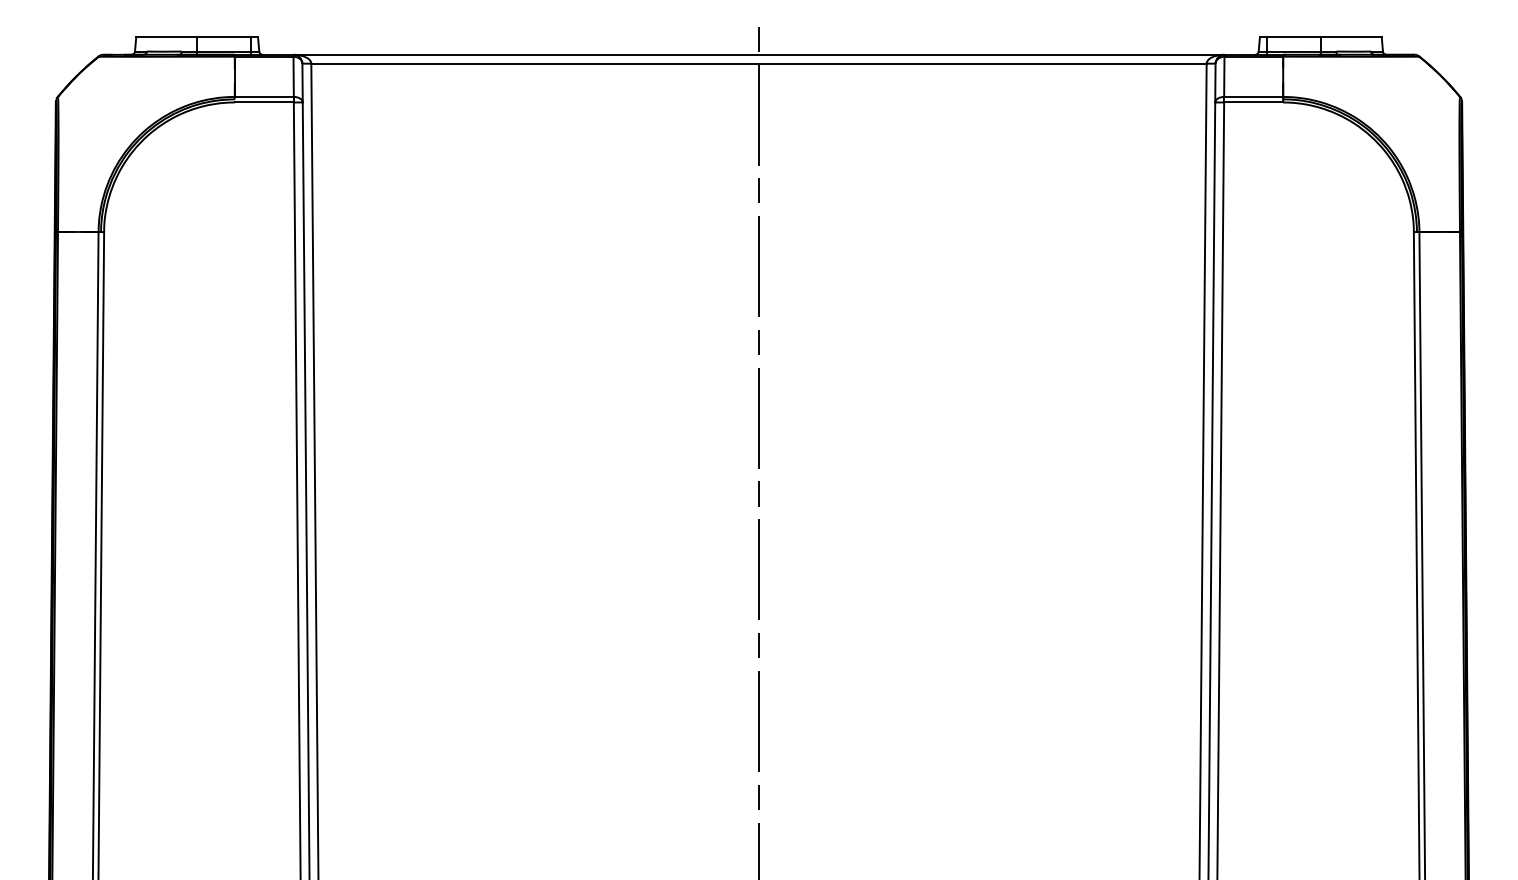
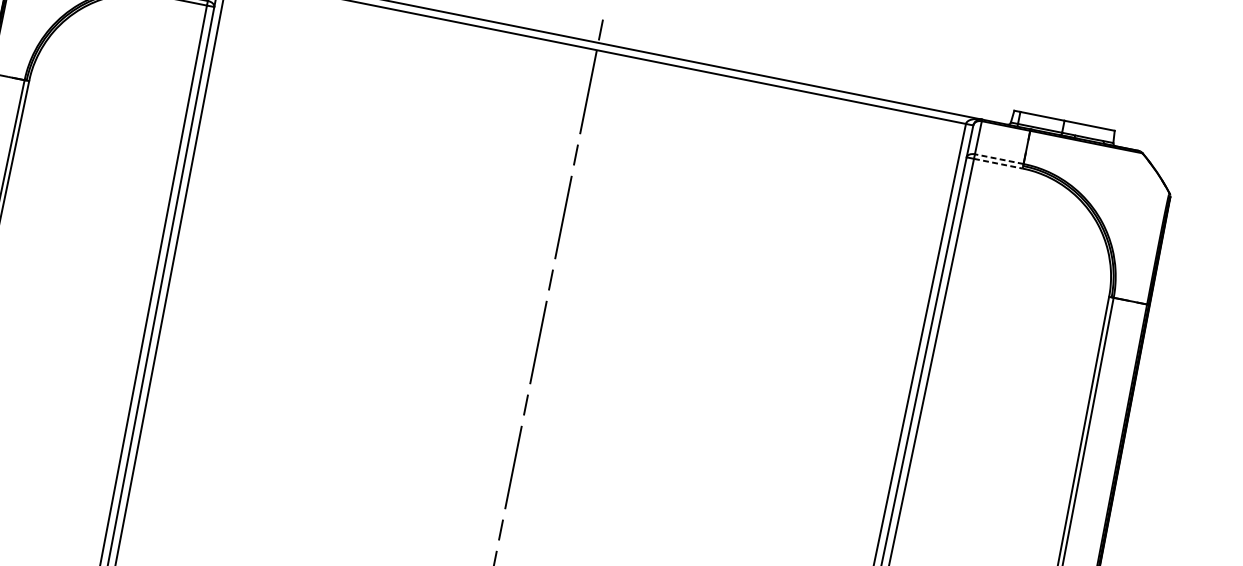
line: (1253, 96) -> (999, 158), solid -> dashed
line: (1253, 102) -> (998, 163), solid -> dashed

